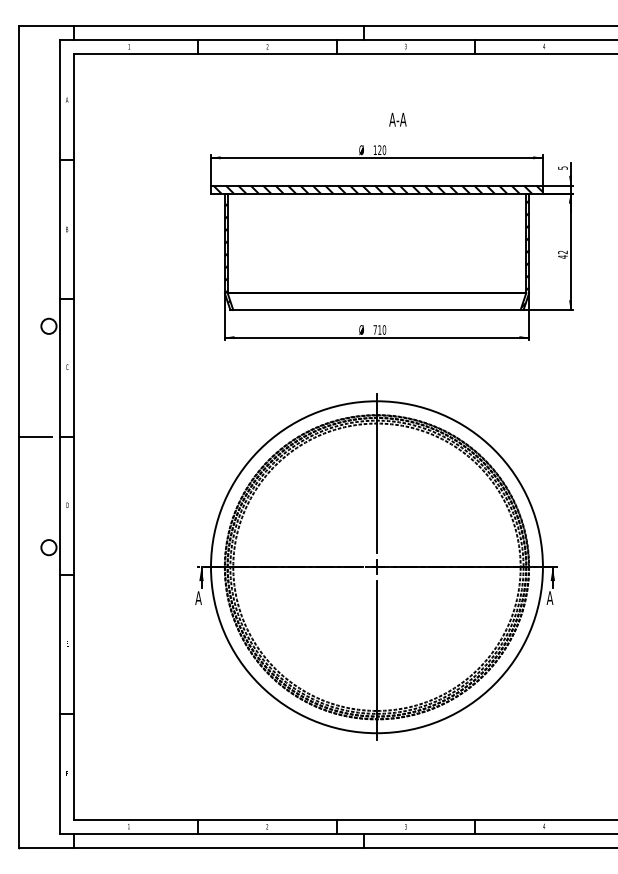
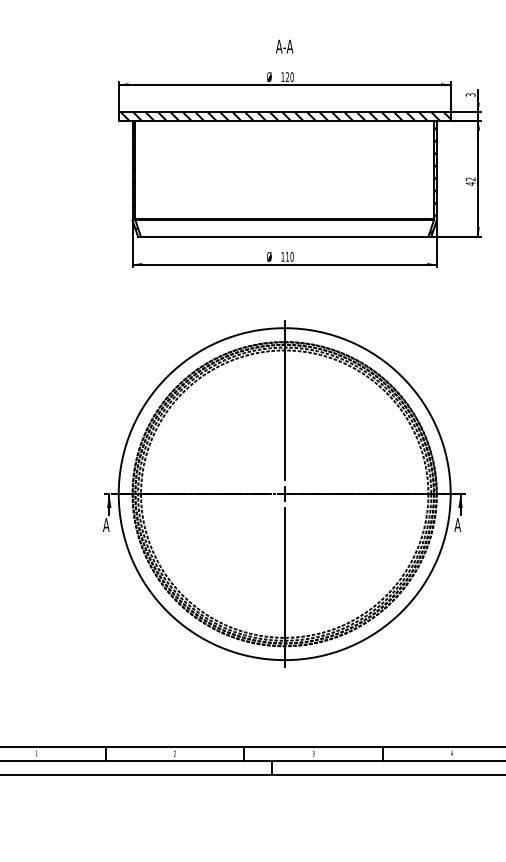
text: (397, 119) -> (284, 46), moved
text: (560, 167) -> (468, 94), 5 -> 3
text: (374, 329) -> (282, 256), 710 -> 110

